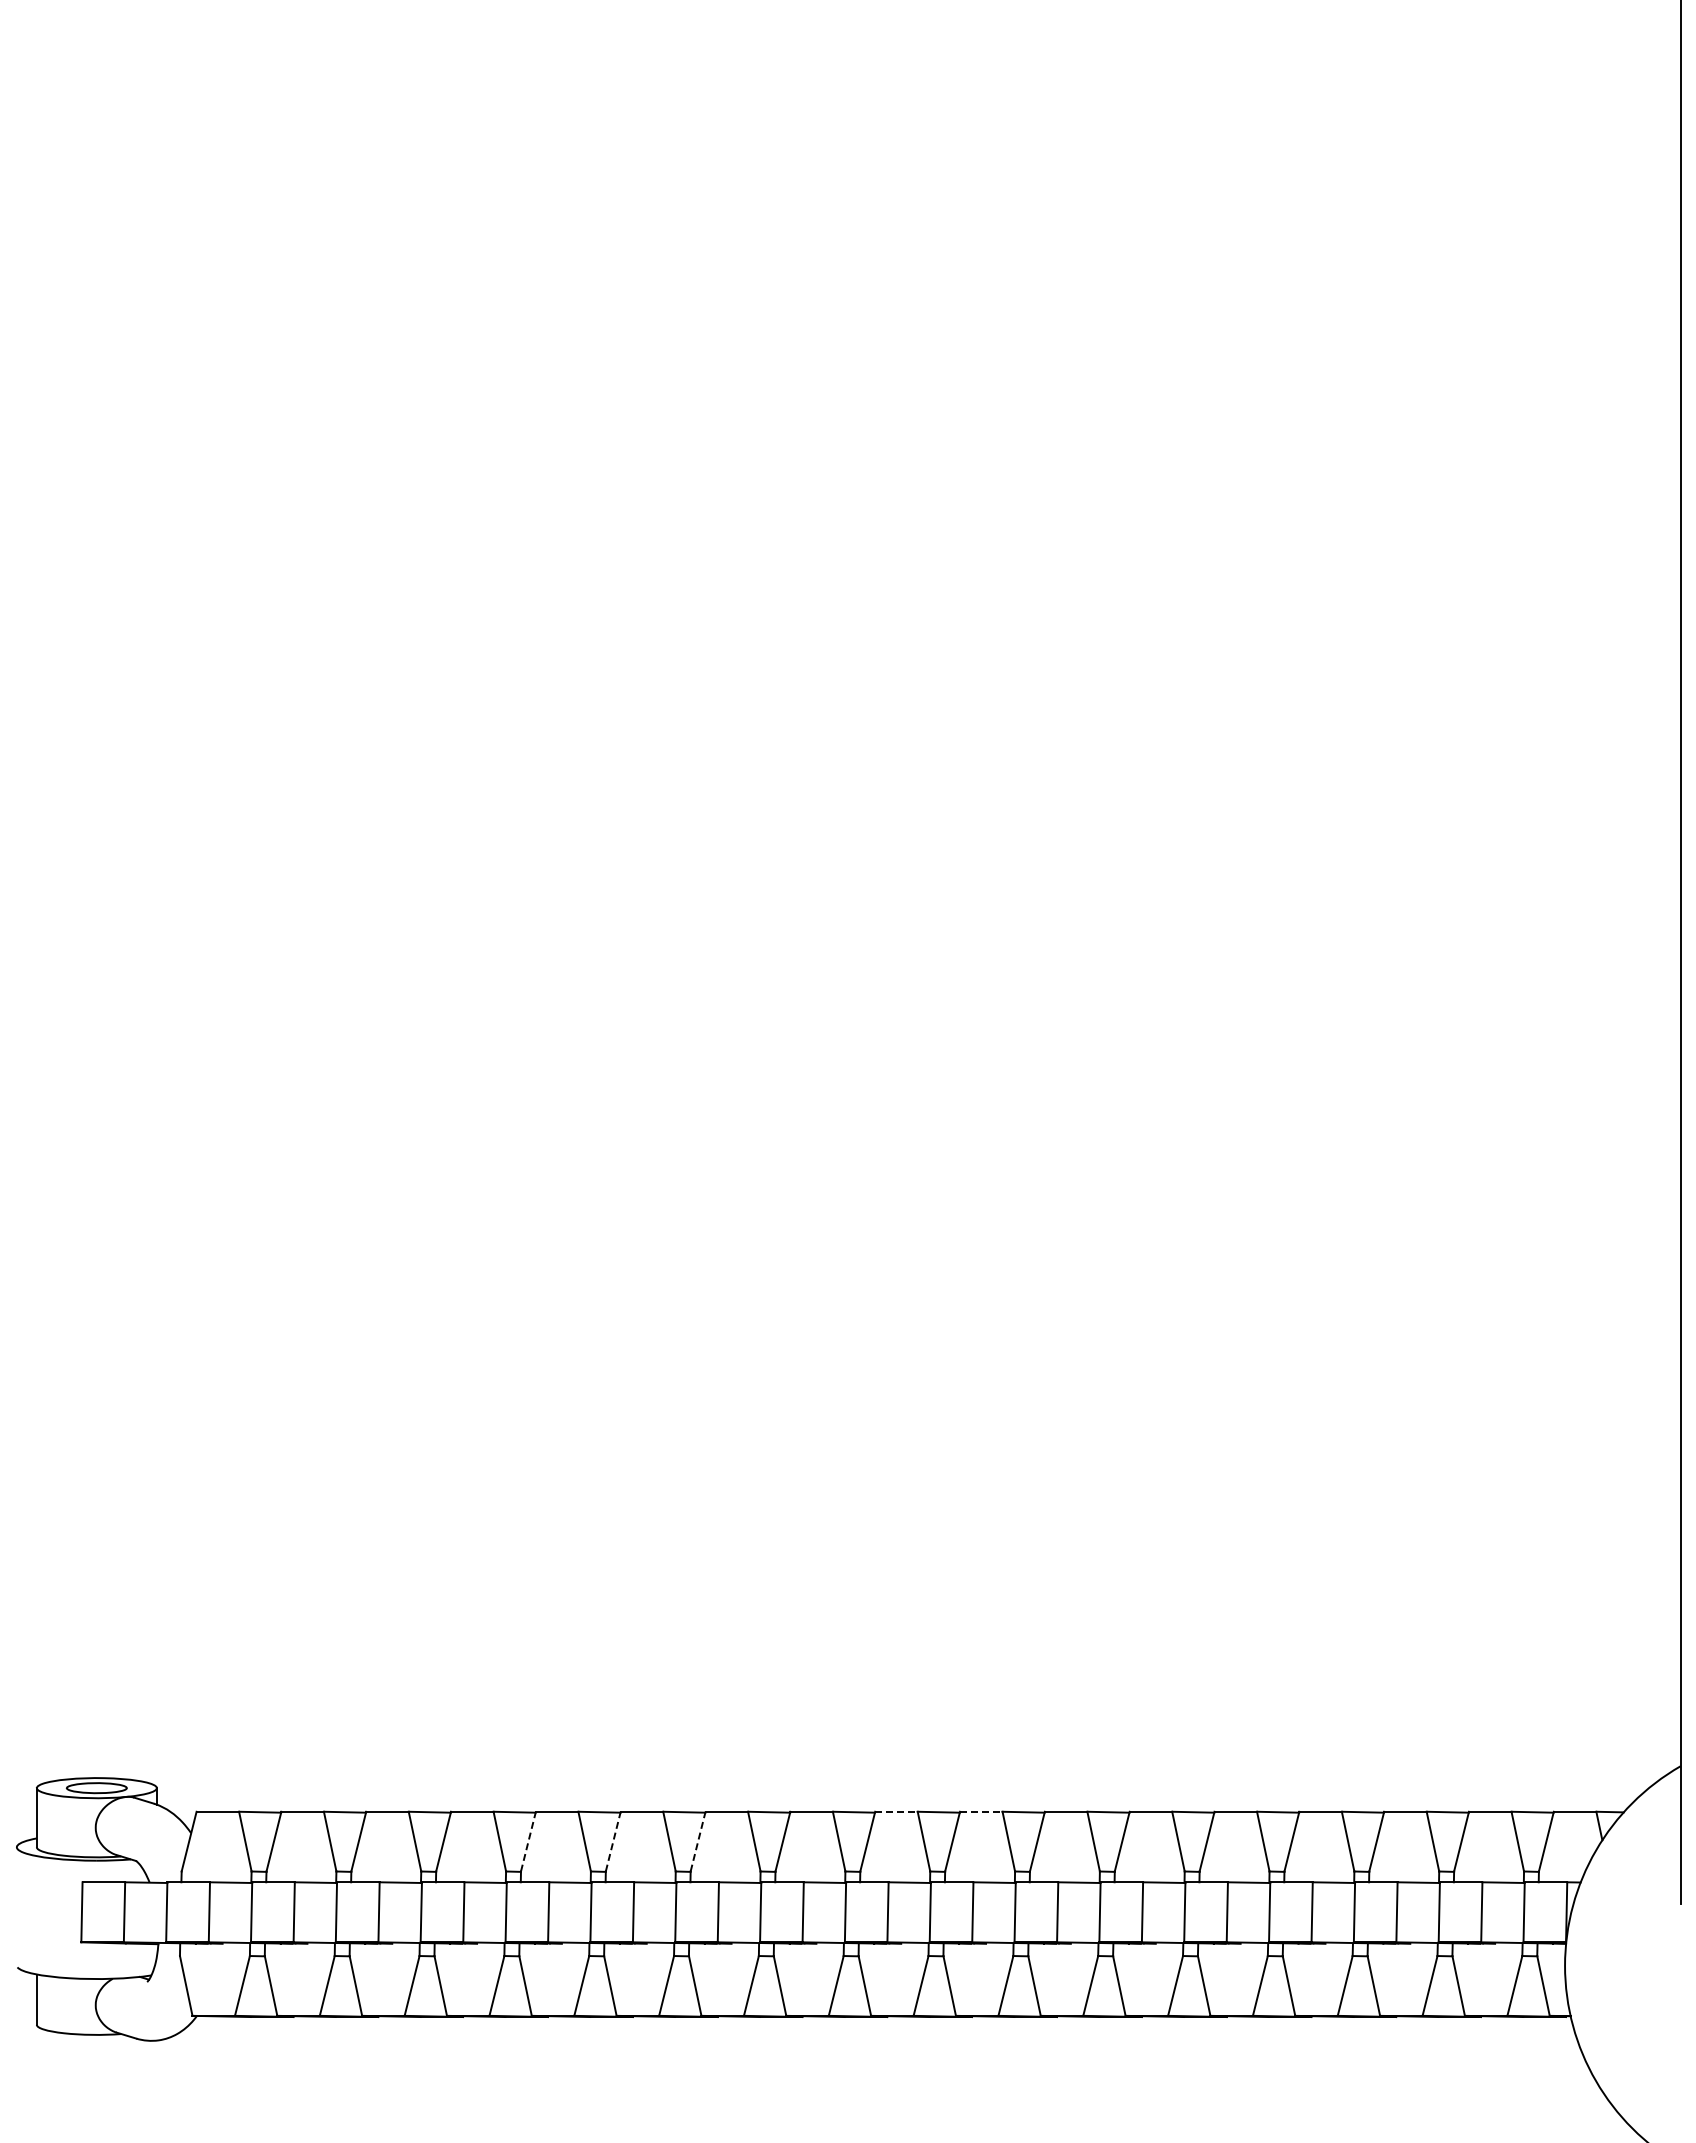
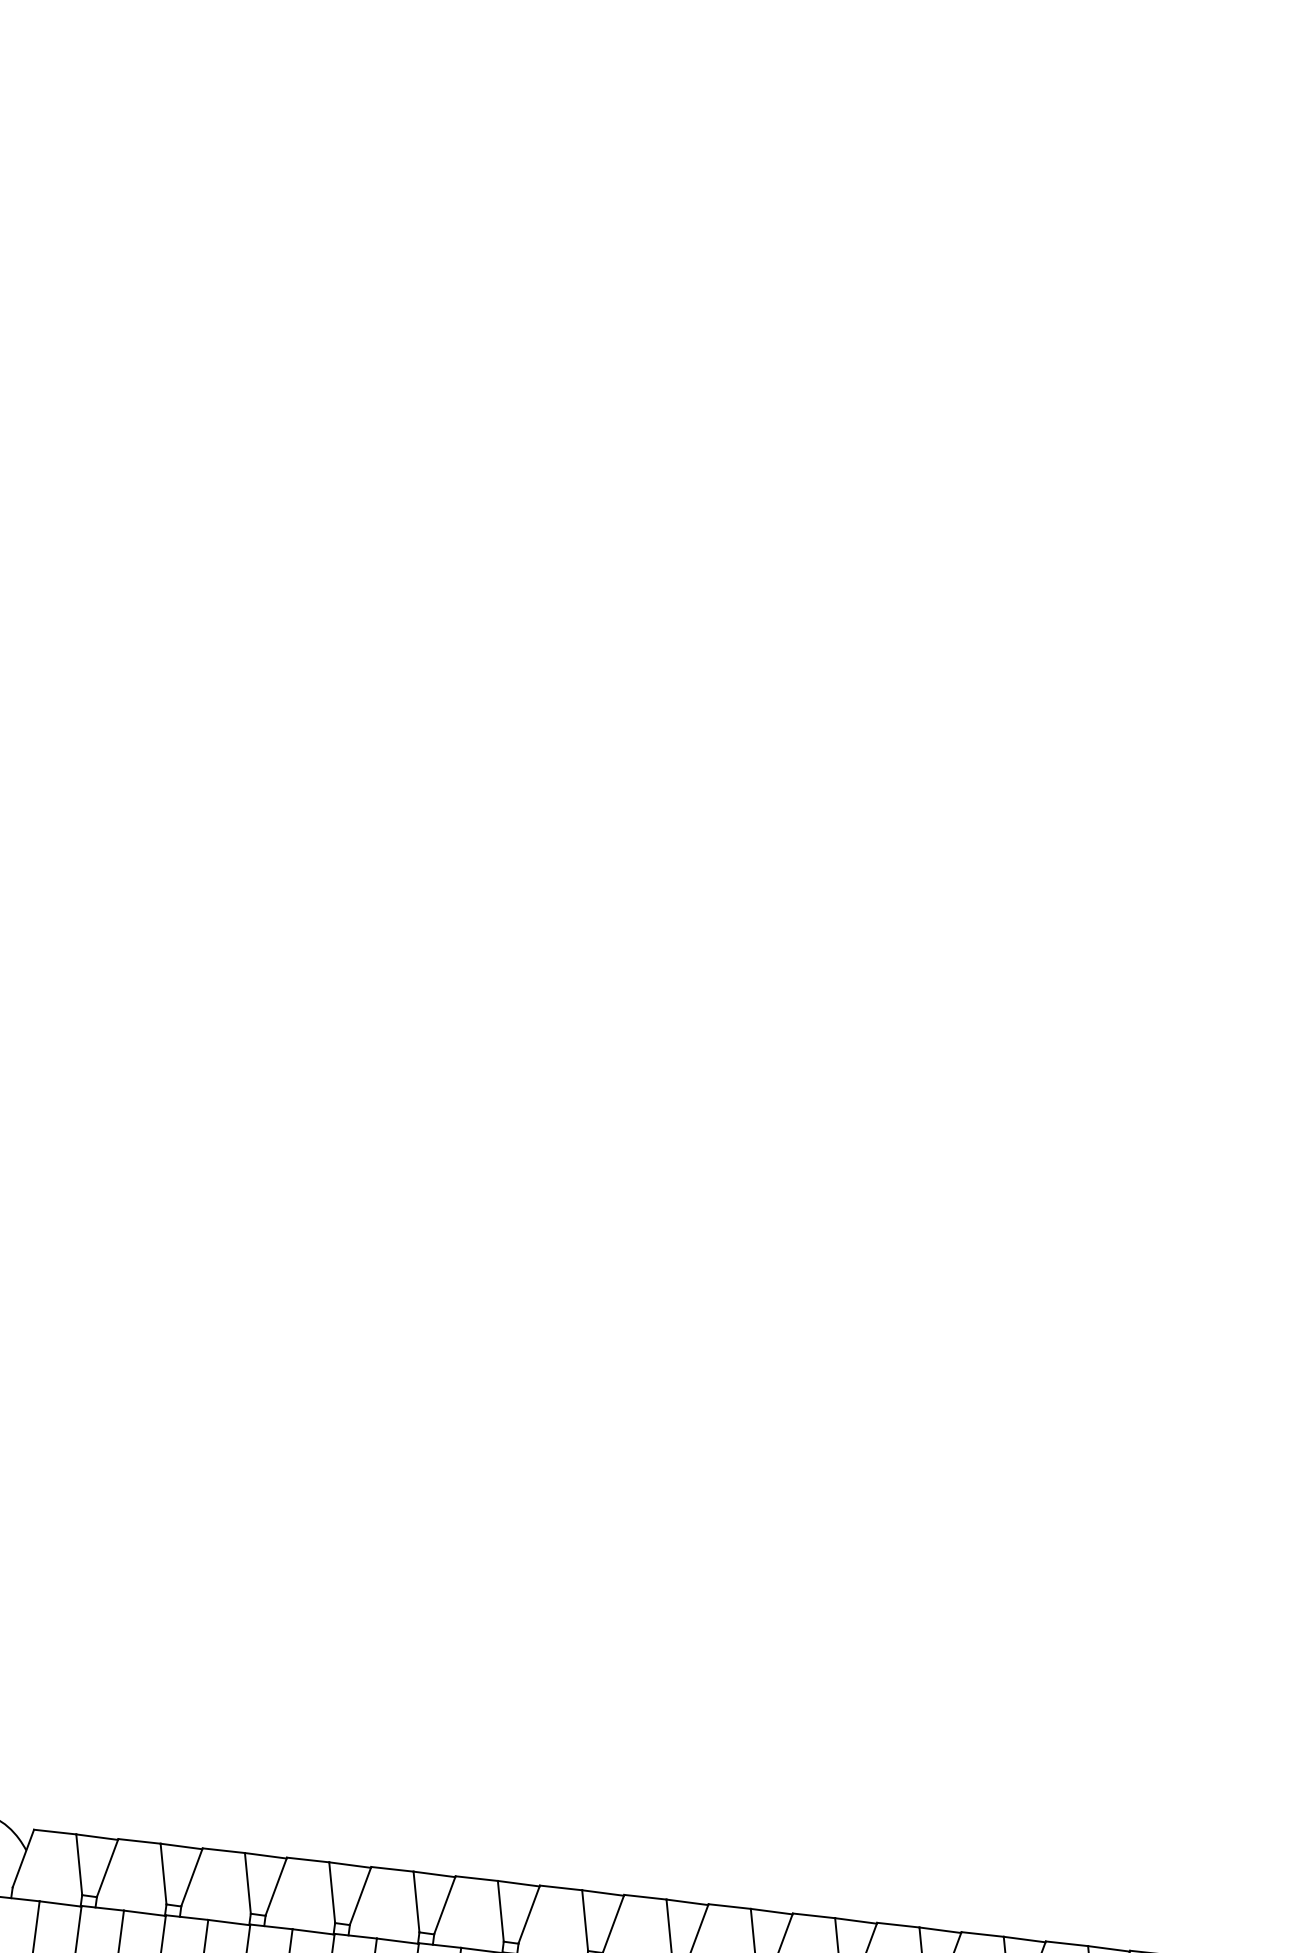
line: (896, 1811) -> (729, 1906), dashed -> solid
line: (981, 1811) -> (814, 1915), dashed -> solid
line: (528, 1841) -> (360, 1895), dashed -> solid
line: (613, 1841) -> (445, 1905), dashed -> solid
line: (698, 1841) -> (529, 1914), dashed -> solid

